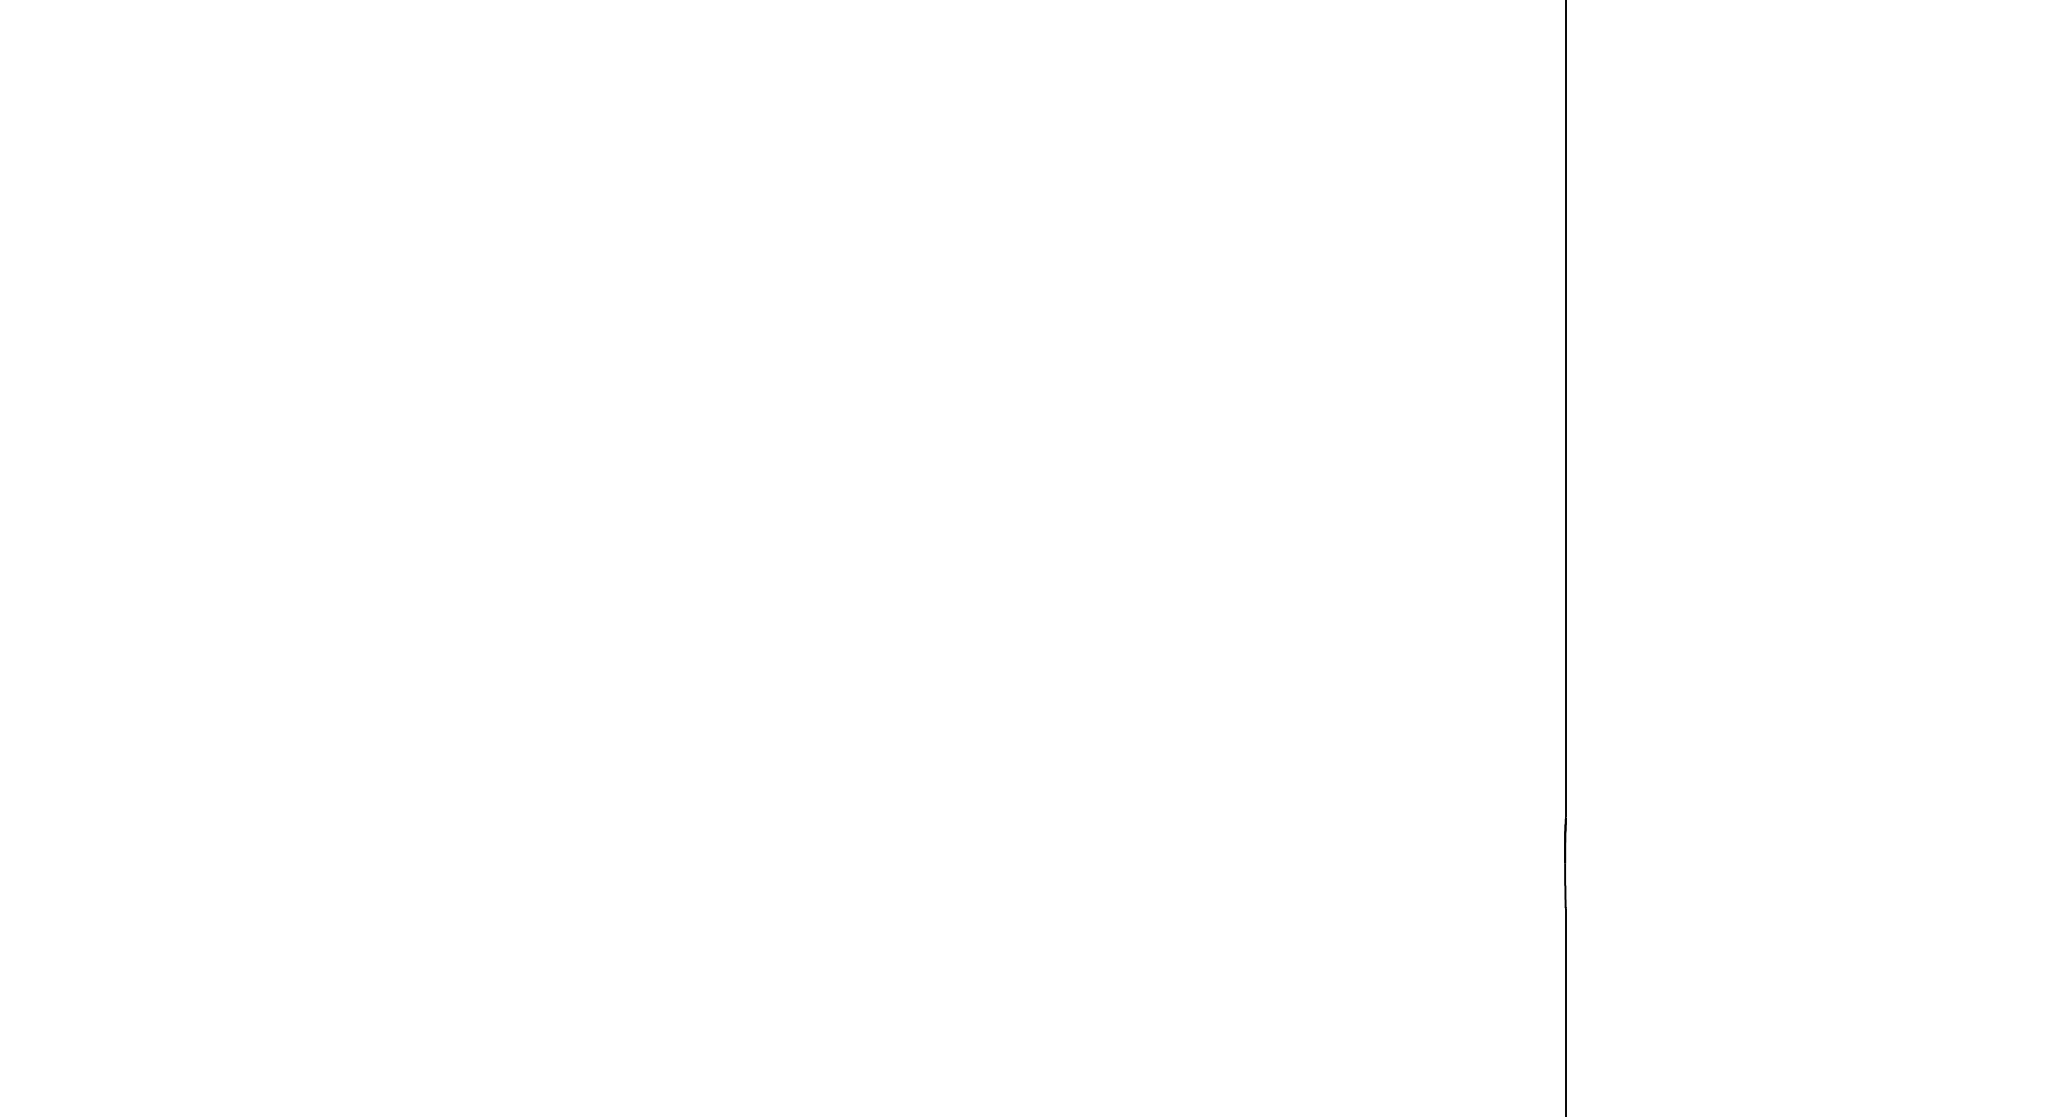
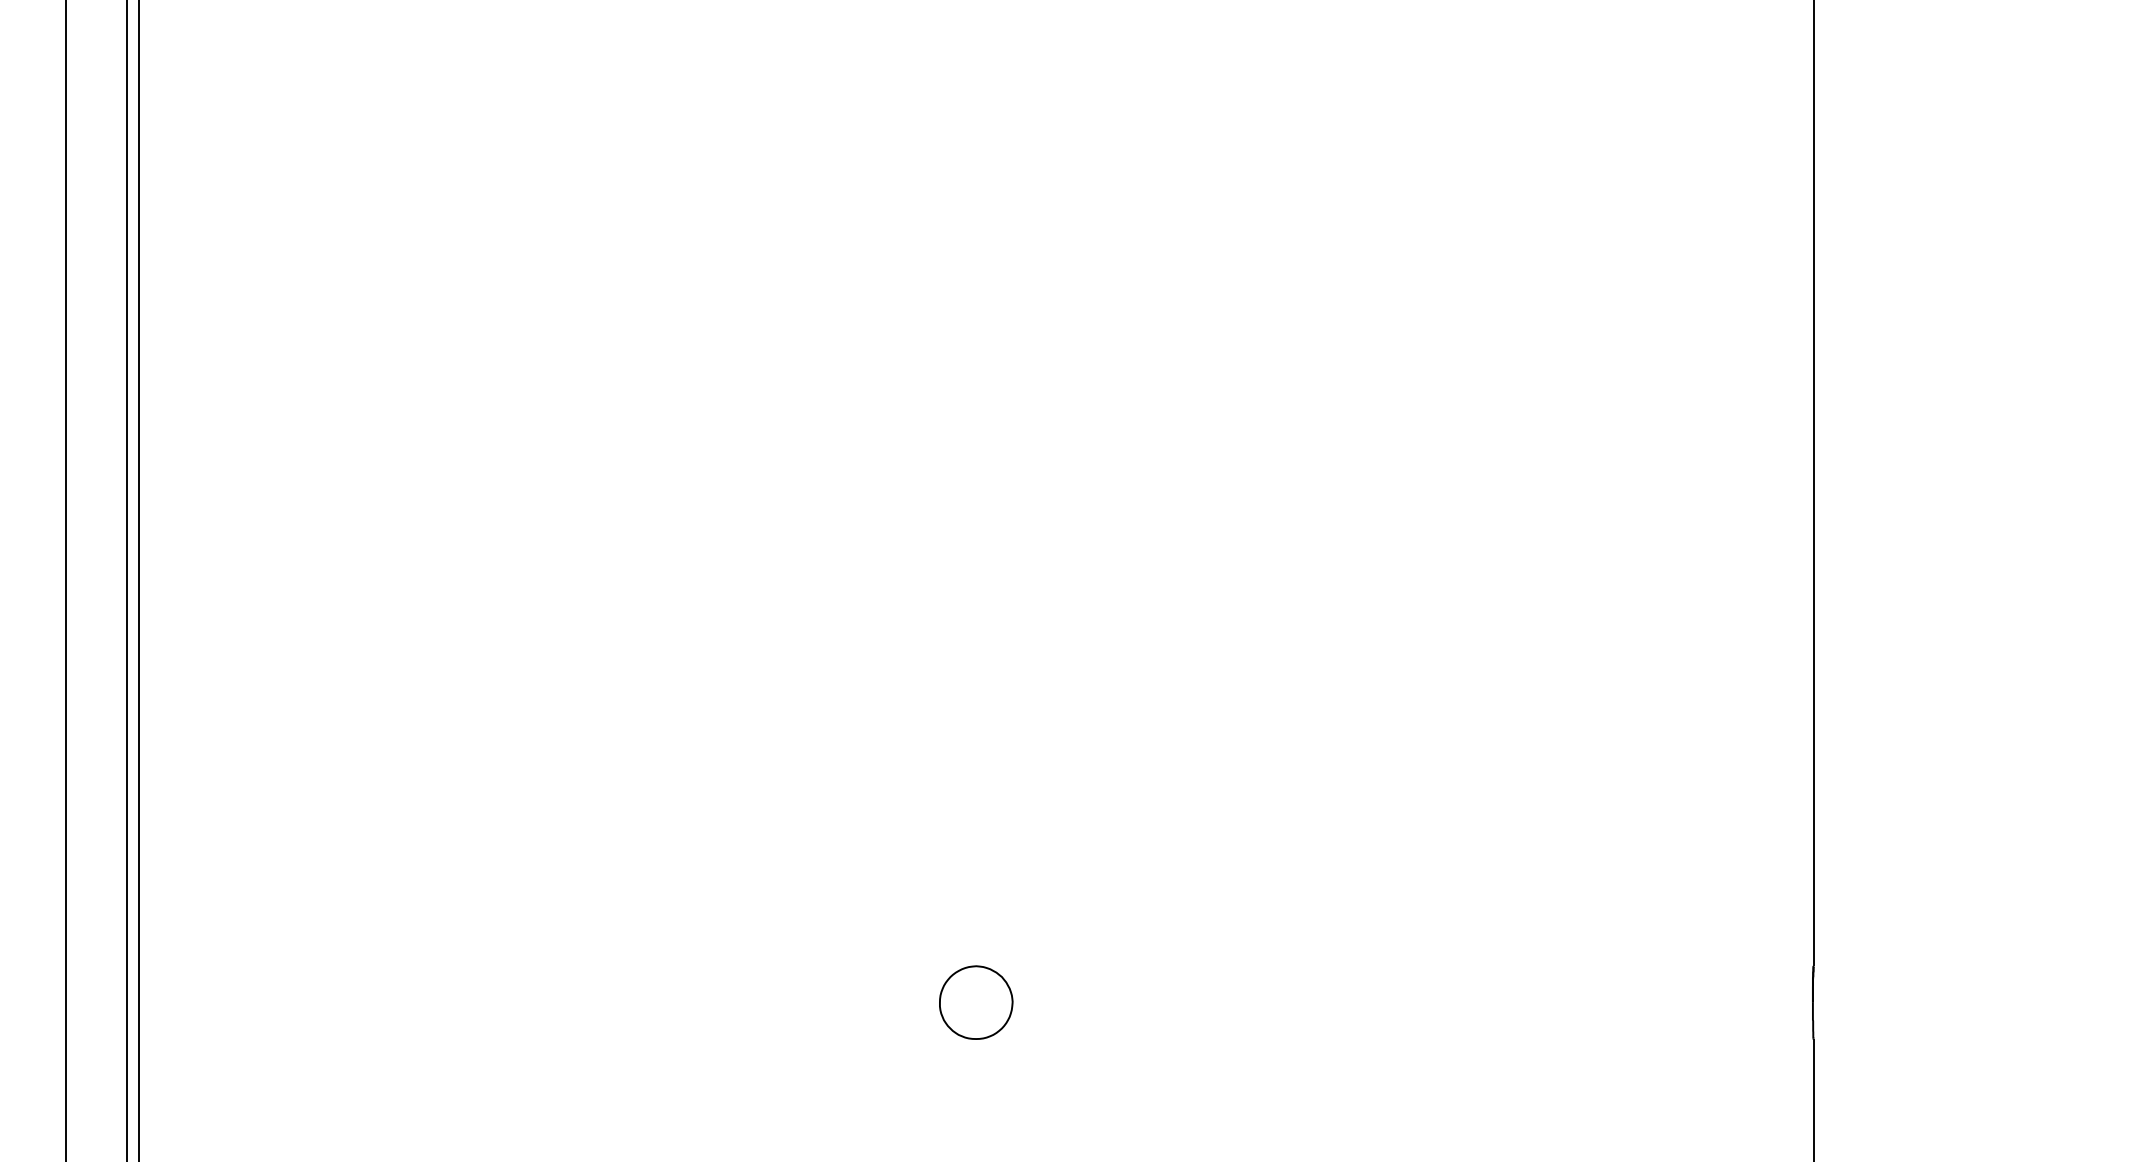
curve: (533, 825) -> (993, 972), added

